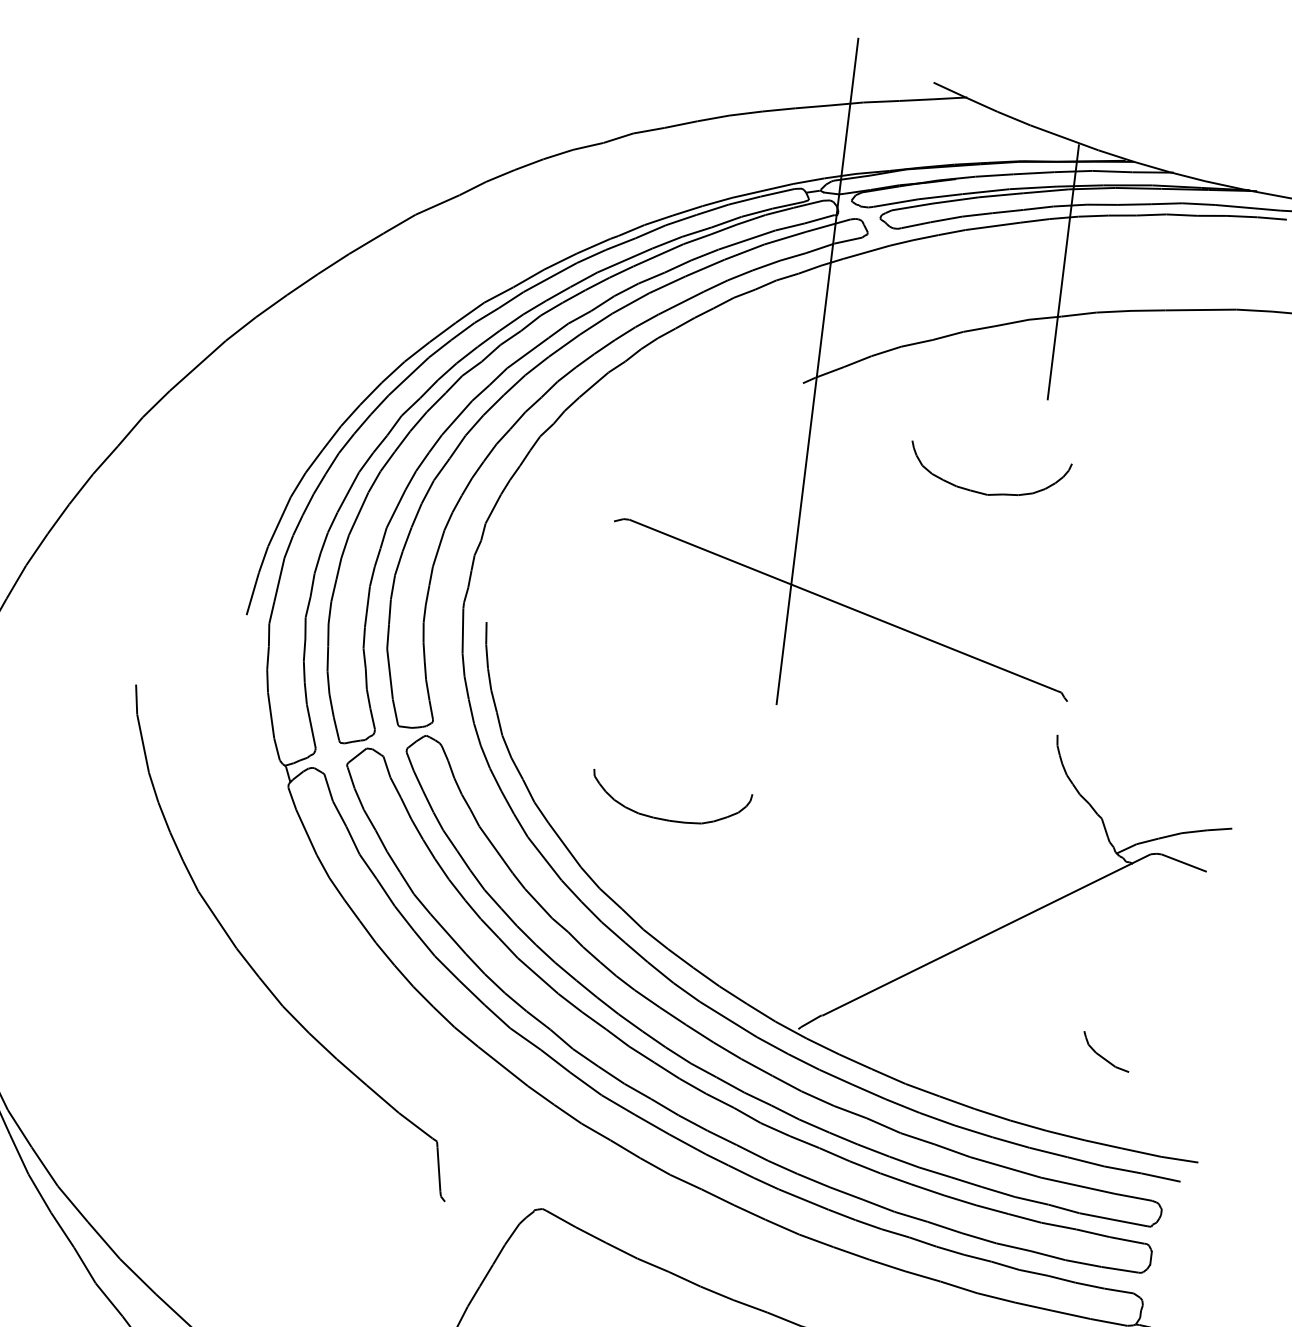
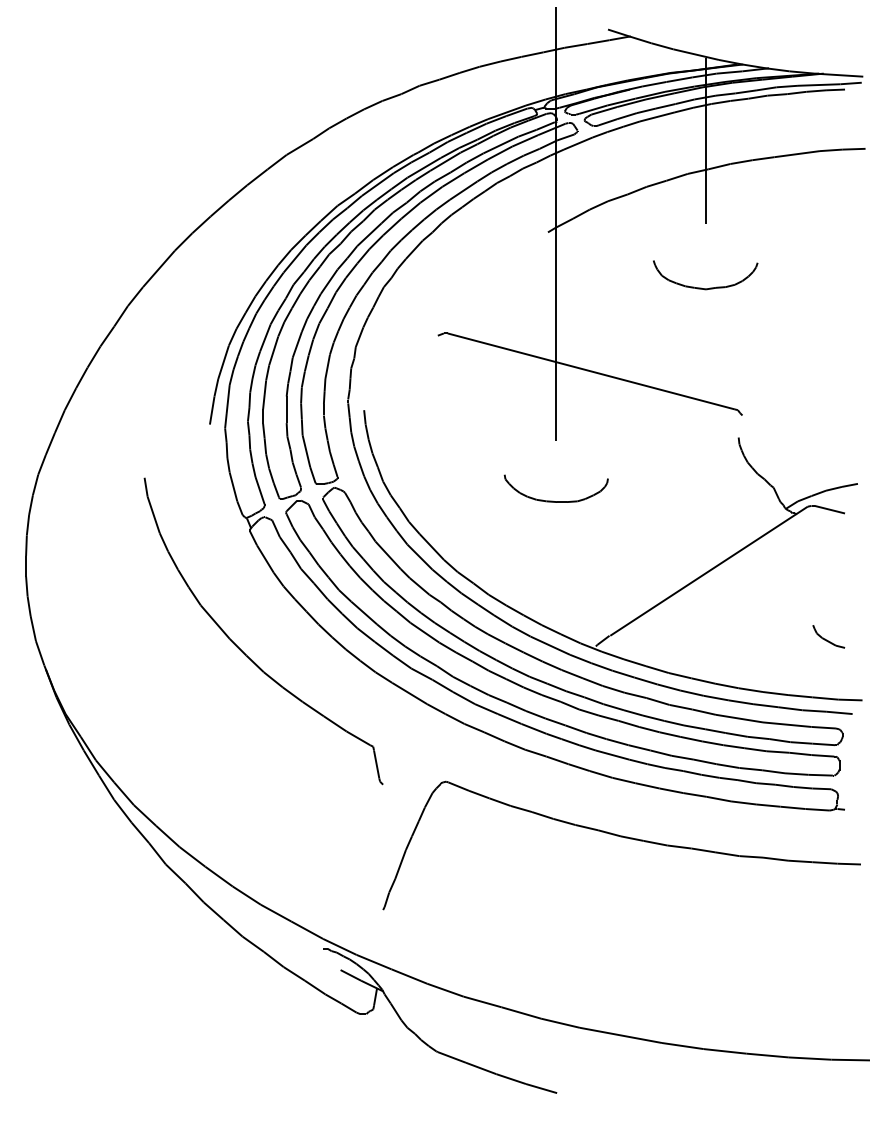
part: (981, 491) -> (701, 287), moved
part: (664, 817) -> (553, 500), moved
part: (1105, 1051) -> (828, 636), moved

